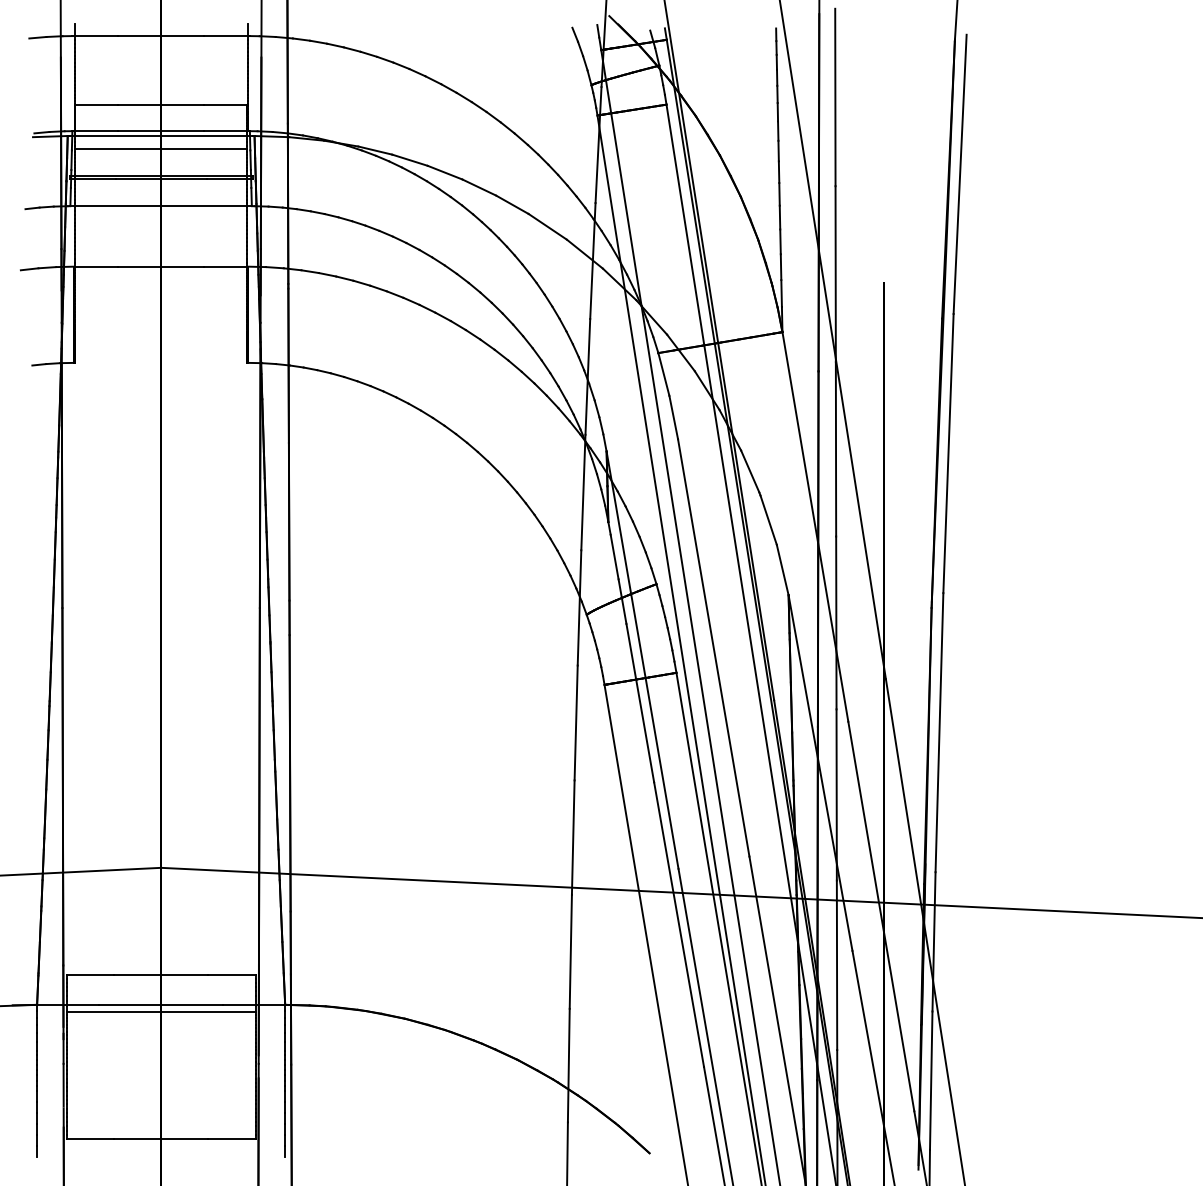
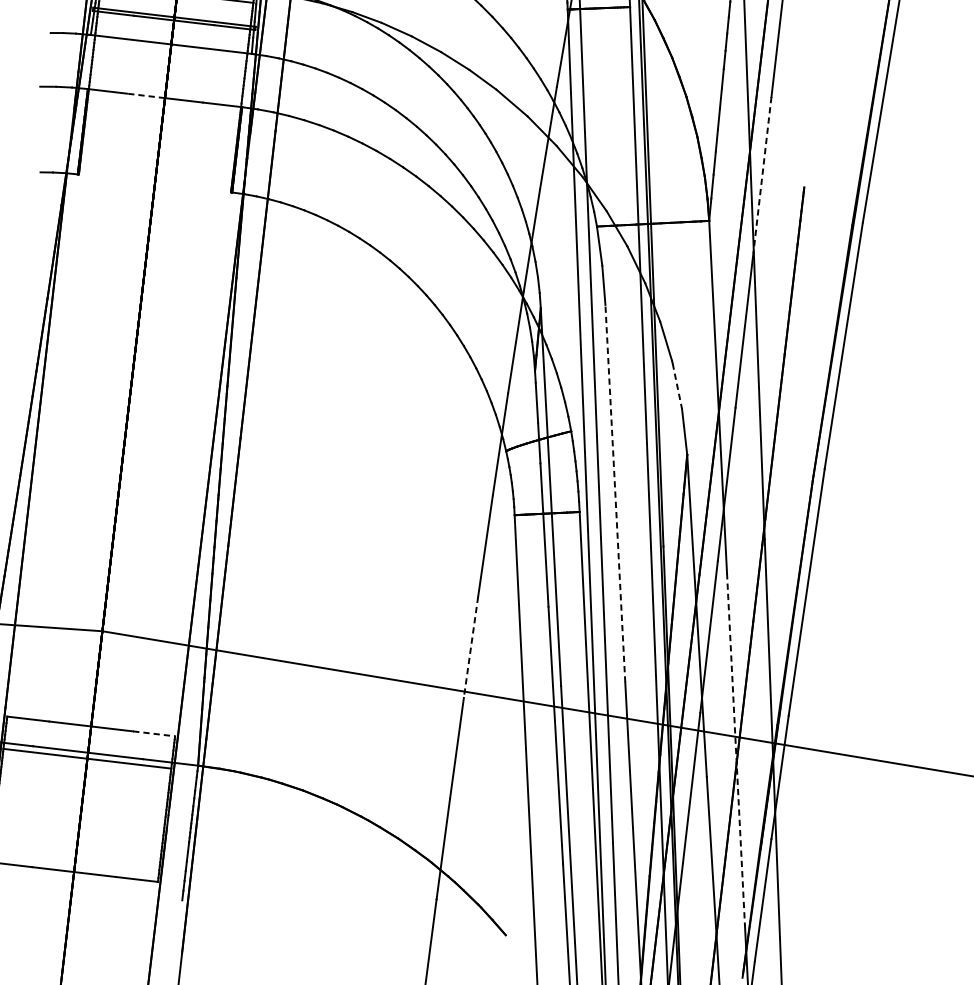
line: (139, 266) -> (145, 95), solid -> dashed
line: (835, 274) -> (762, 175), solid -> dashed
line: (768, 520) -> (677, 386), solid -> dashed
line: (713, 647) -> (615, 493), solid -> dashed
line: (573, 838) -> (471, 648), solid -> dashed
line: (881, 916) -> (736, 749), solid -> dashed
line: (232, 975) -> (154, 734), solid -> dashed

